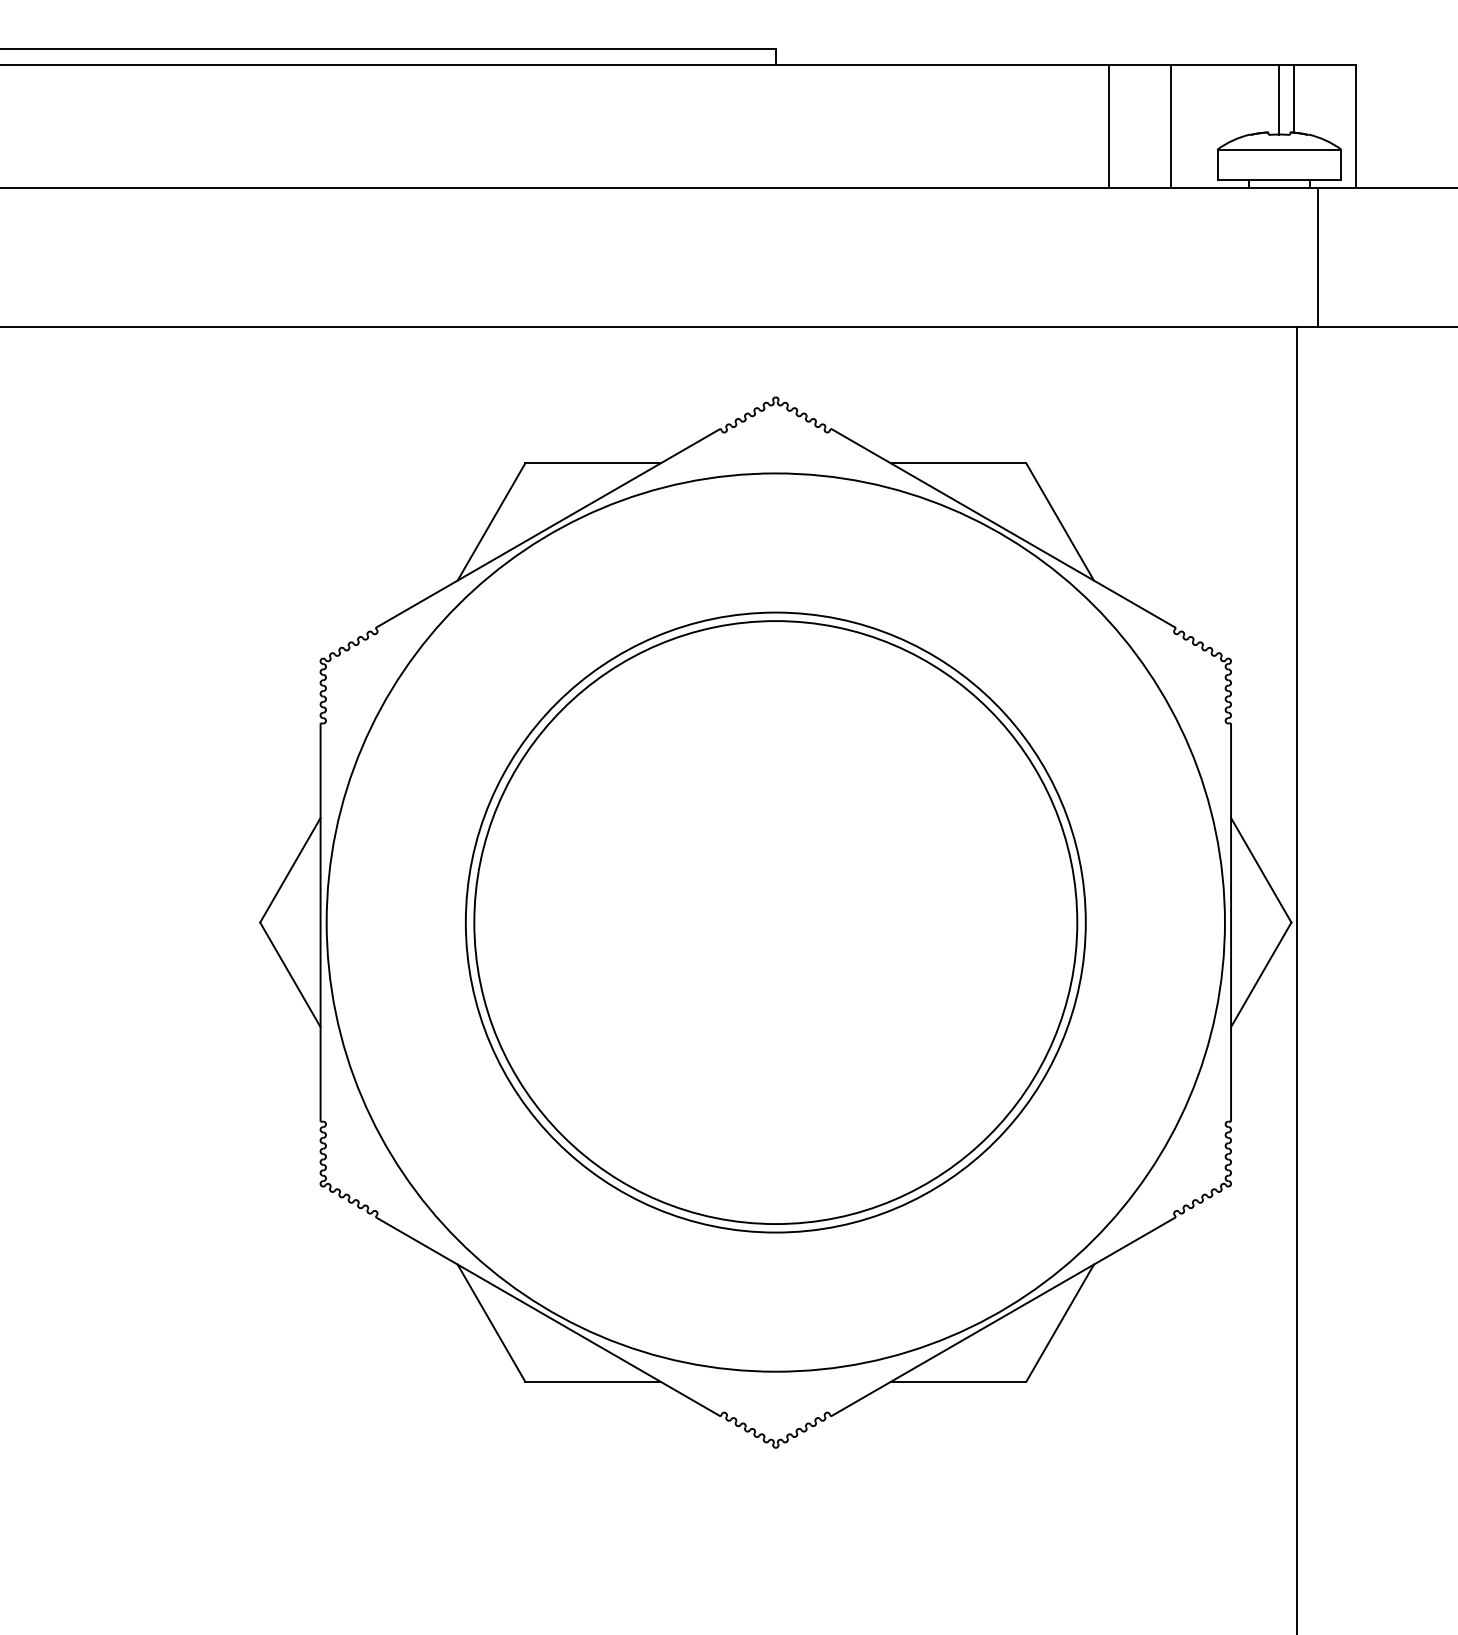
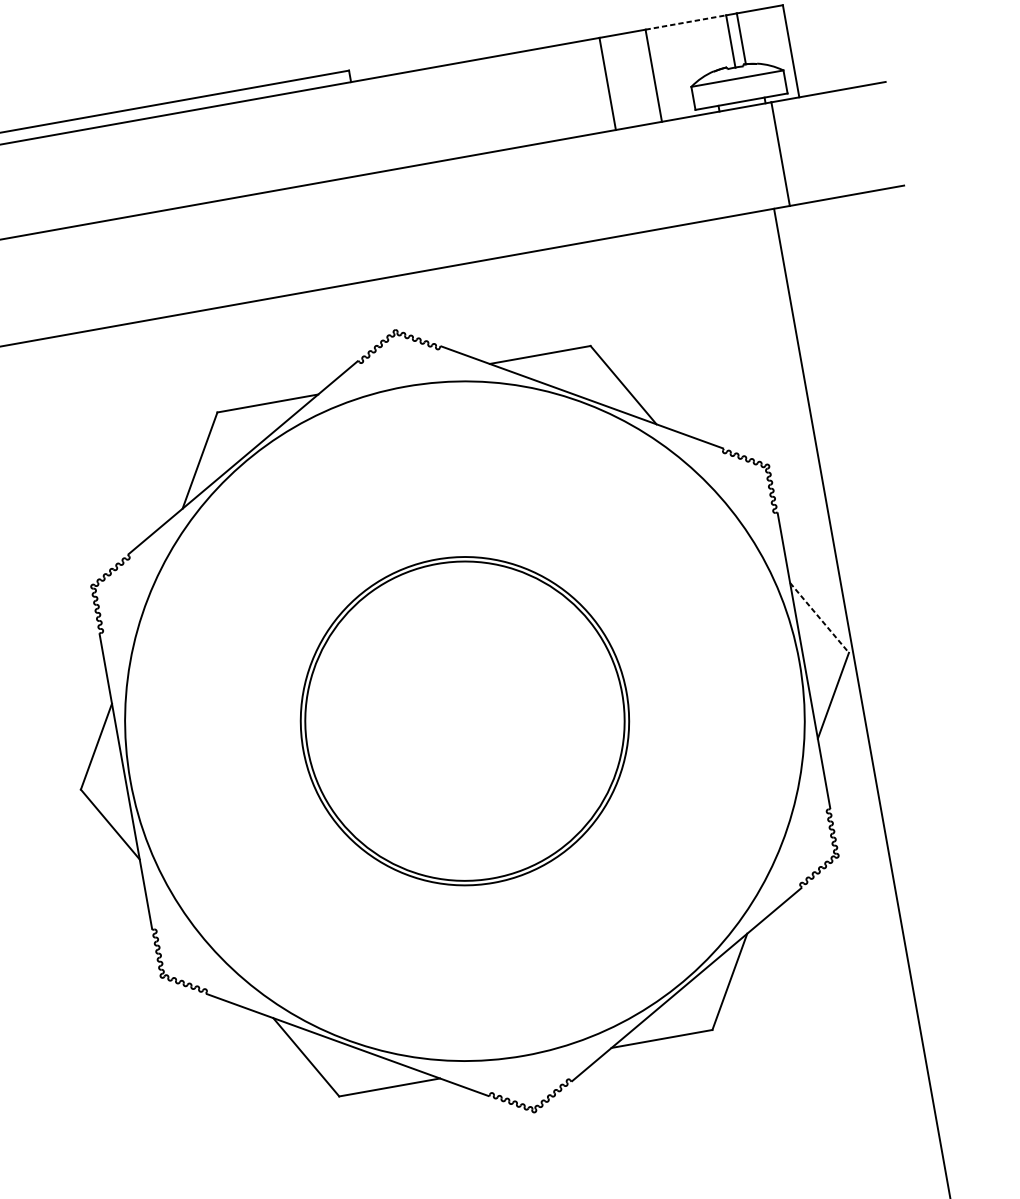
line: (1225, 64) -> (686, 22), solid -> dashed
line: (1261, 870) -> (819, 618), solid -> dashed
part: (775, 922) -> (464, 721), size x0.7

